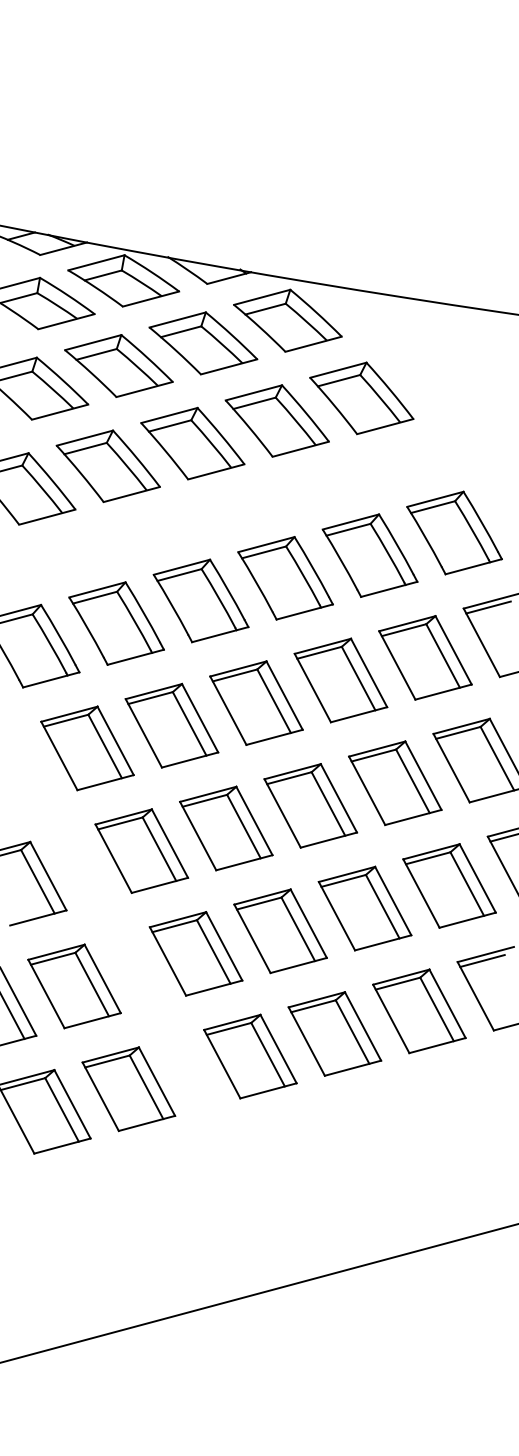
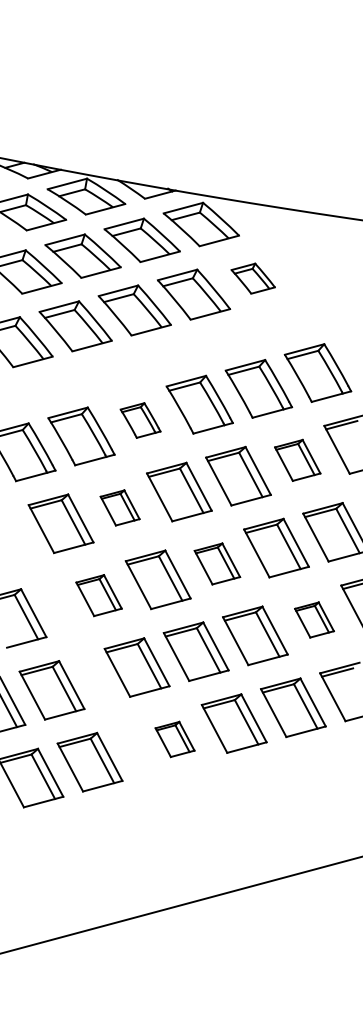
part: (362, 397) -> (253, 278), size x0.6
part: (200, 600) -> (140, 420), size x0.6
part: (425, 657) -> (297, 460), size x0.7
part: (170, 725) -> (119, 507), size x0.6
part: (310, 805) -> (217, 563), size x0.7
part: (140, 850) -> (98, 595), size x0.7
part: (449, 885) -> (314, 619), size x0.6
part: (249, 1056) -> (174, 739), size x0.6

